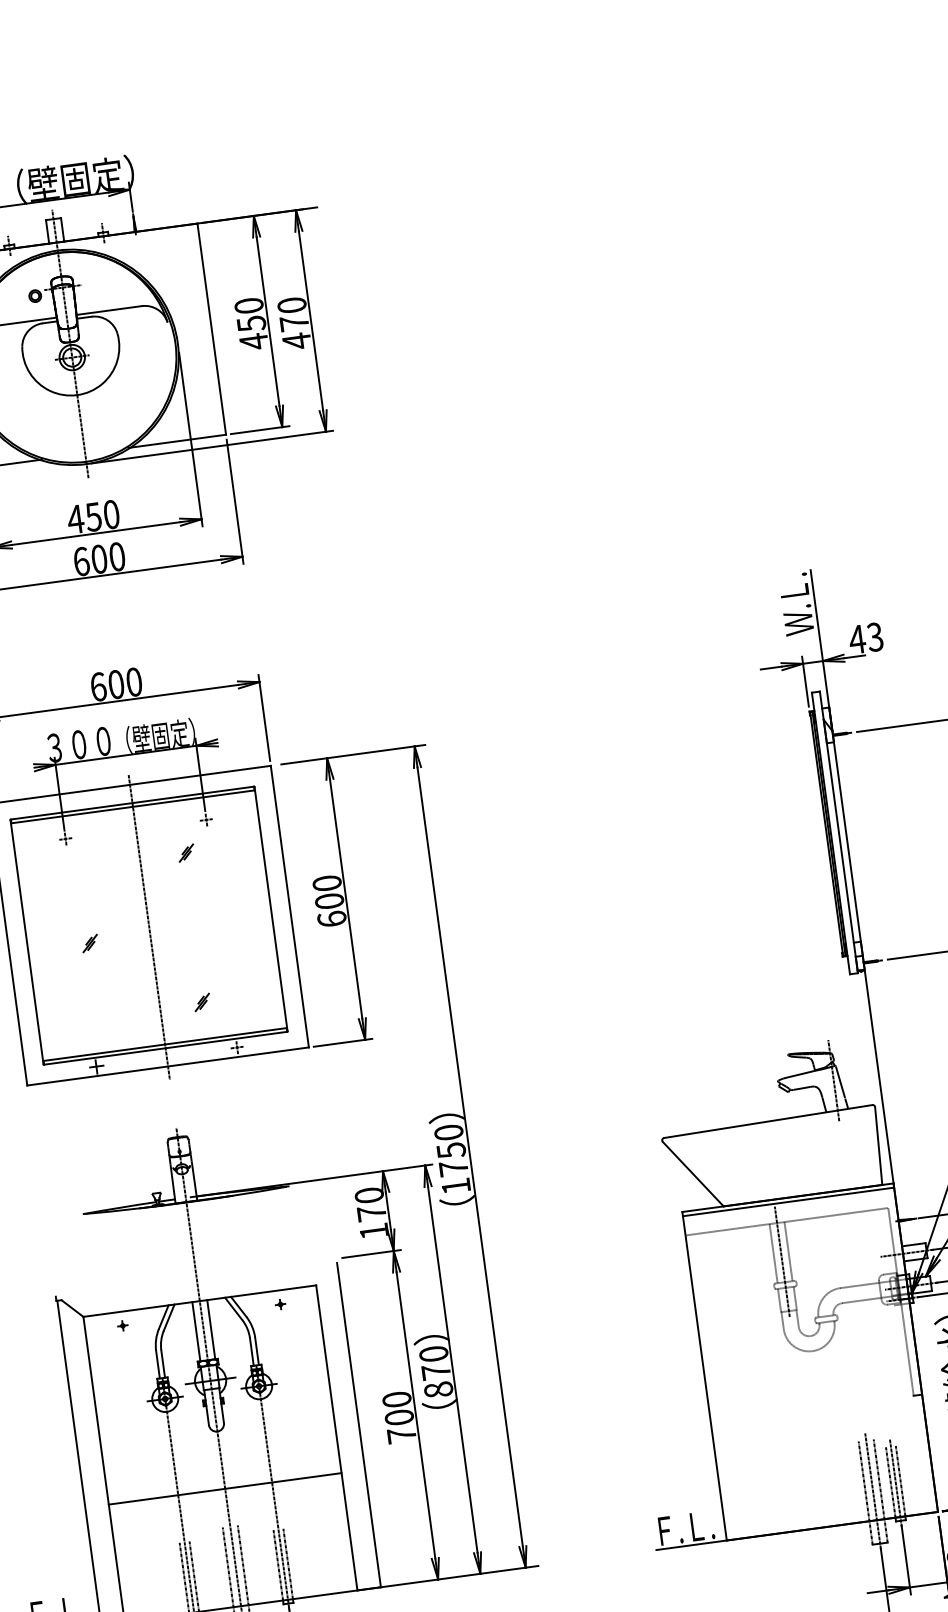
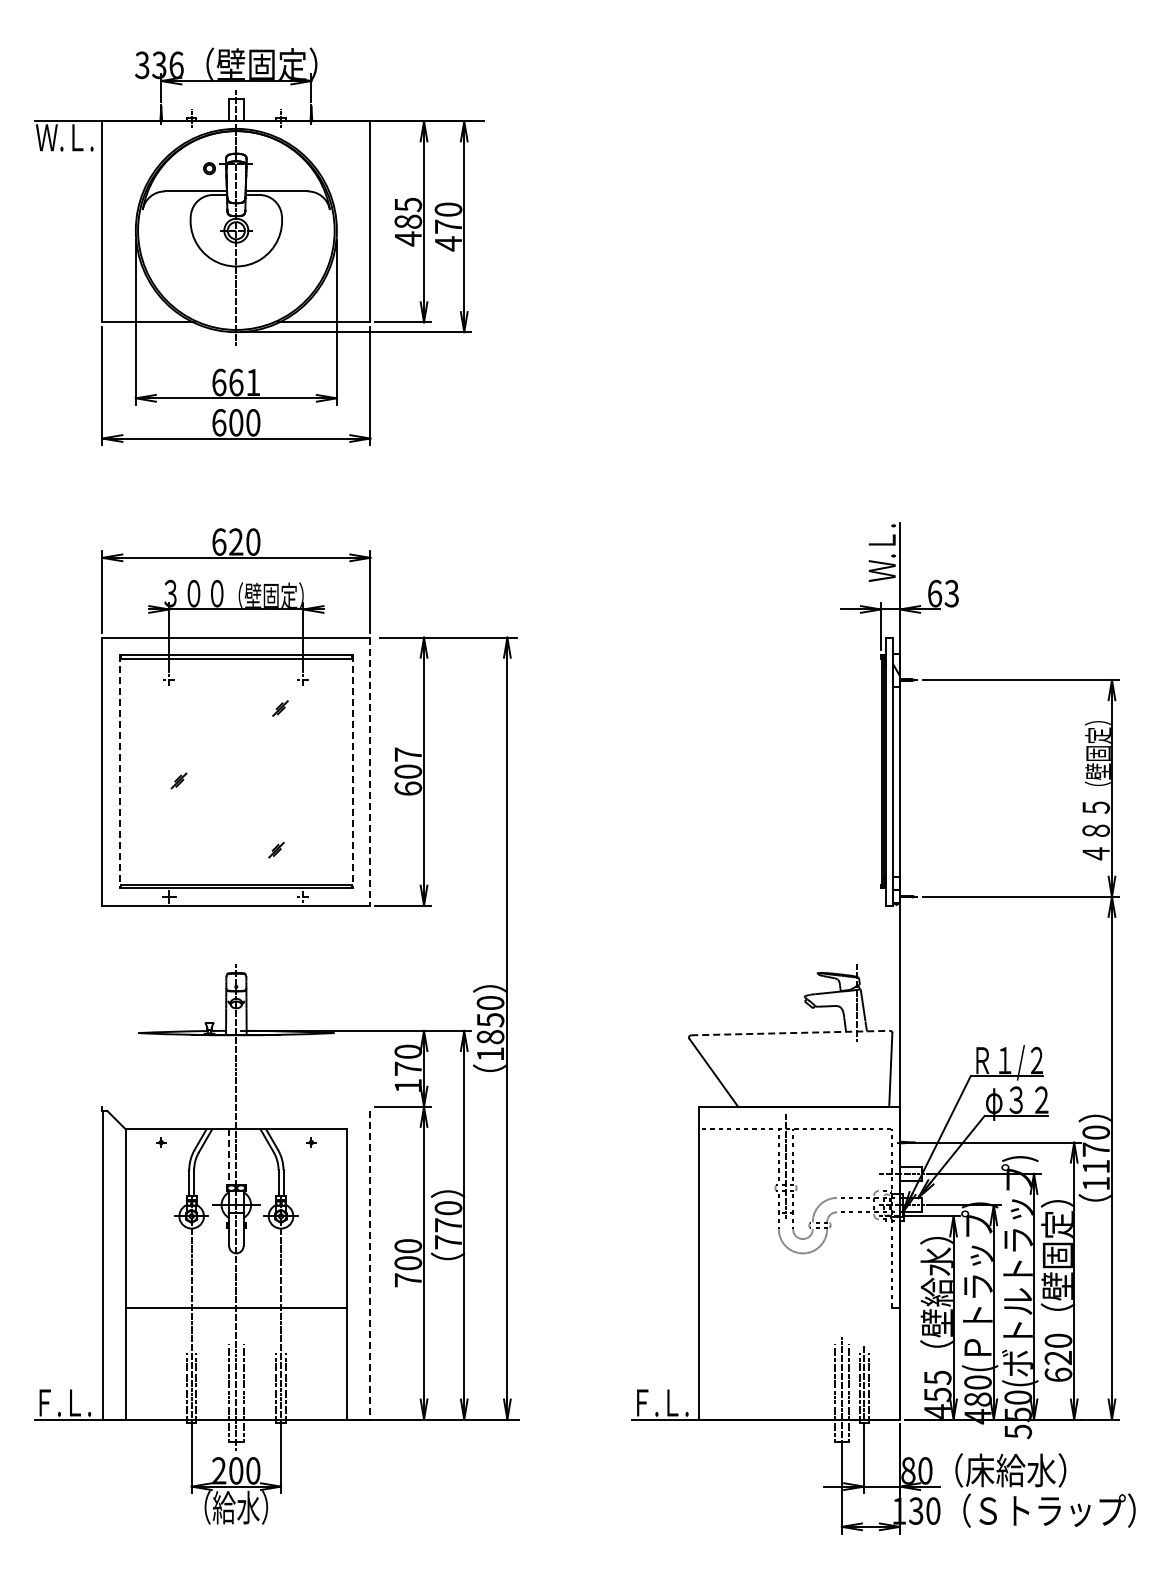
text: (250, 315) -> (408, 213), 450 -> 485
text: (92, 517) -> (235, 382), 450 -> 661
text: (856, 639) -> (934, 593), 43 -> 63
text: (116, 683) -> (236, 541), 600 -> 620
text: (327, 883) -> (408, 754), 600 -> 607
line: (290, 907) -> (370, 772), solid -> dashed
line: (271, 910) -> (352, 772), solid -> dashed
line: (149, 927) -> (236, 773), removed
line: (27, 943) -> (120, 772), solid -> dashed
line: (769, 1121) -> (791, 1033), solid -> dashed
text: (453, 1168) -> (490, 1037), 1750 -> 1850
line: (787, 1201) -> (798, 1110), removed
line: (211, 1329) -> (243, 1157), removed
line: (196, 1331) -> (229, 1157), solid -> dashed
text: (438, 1390) -> (448, 1242), 870 -> 770
line: (359, 1425) -> (369, 1265), solid -> dashed

